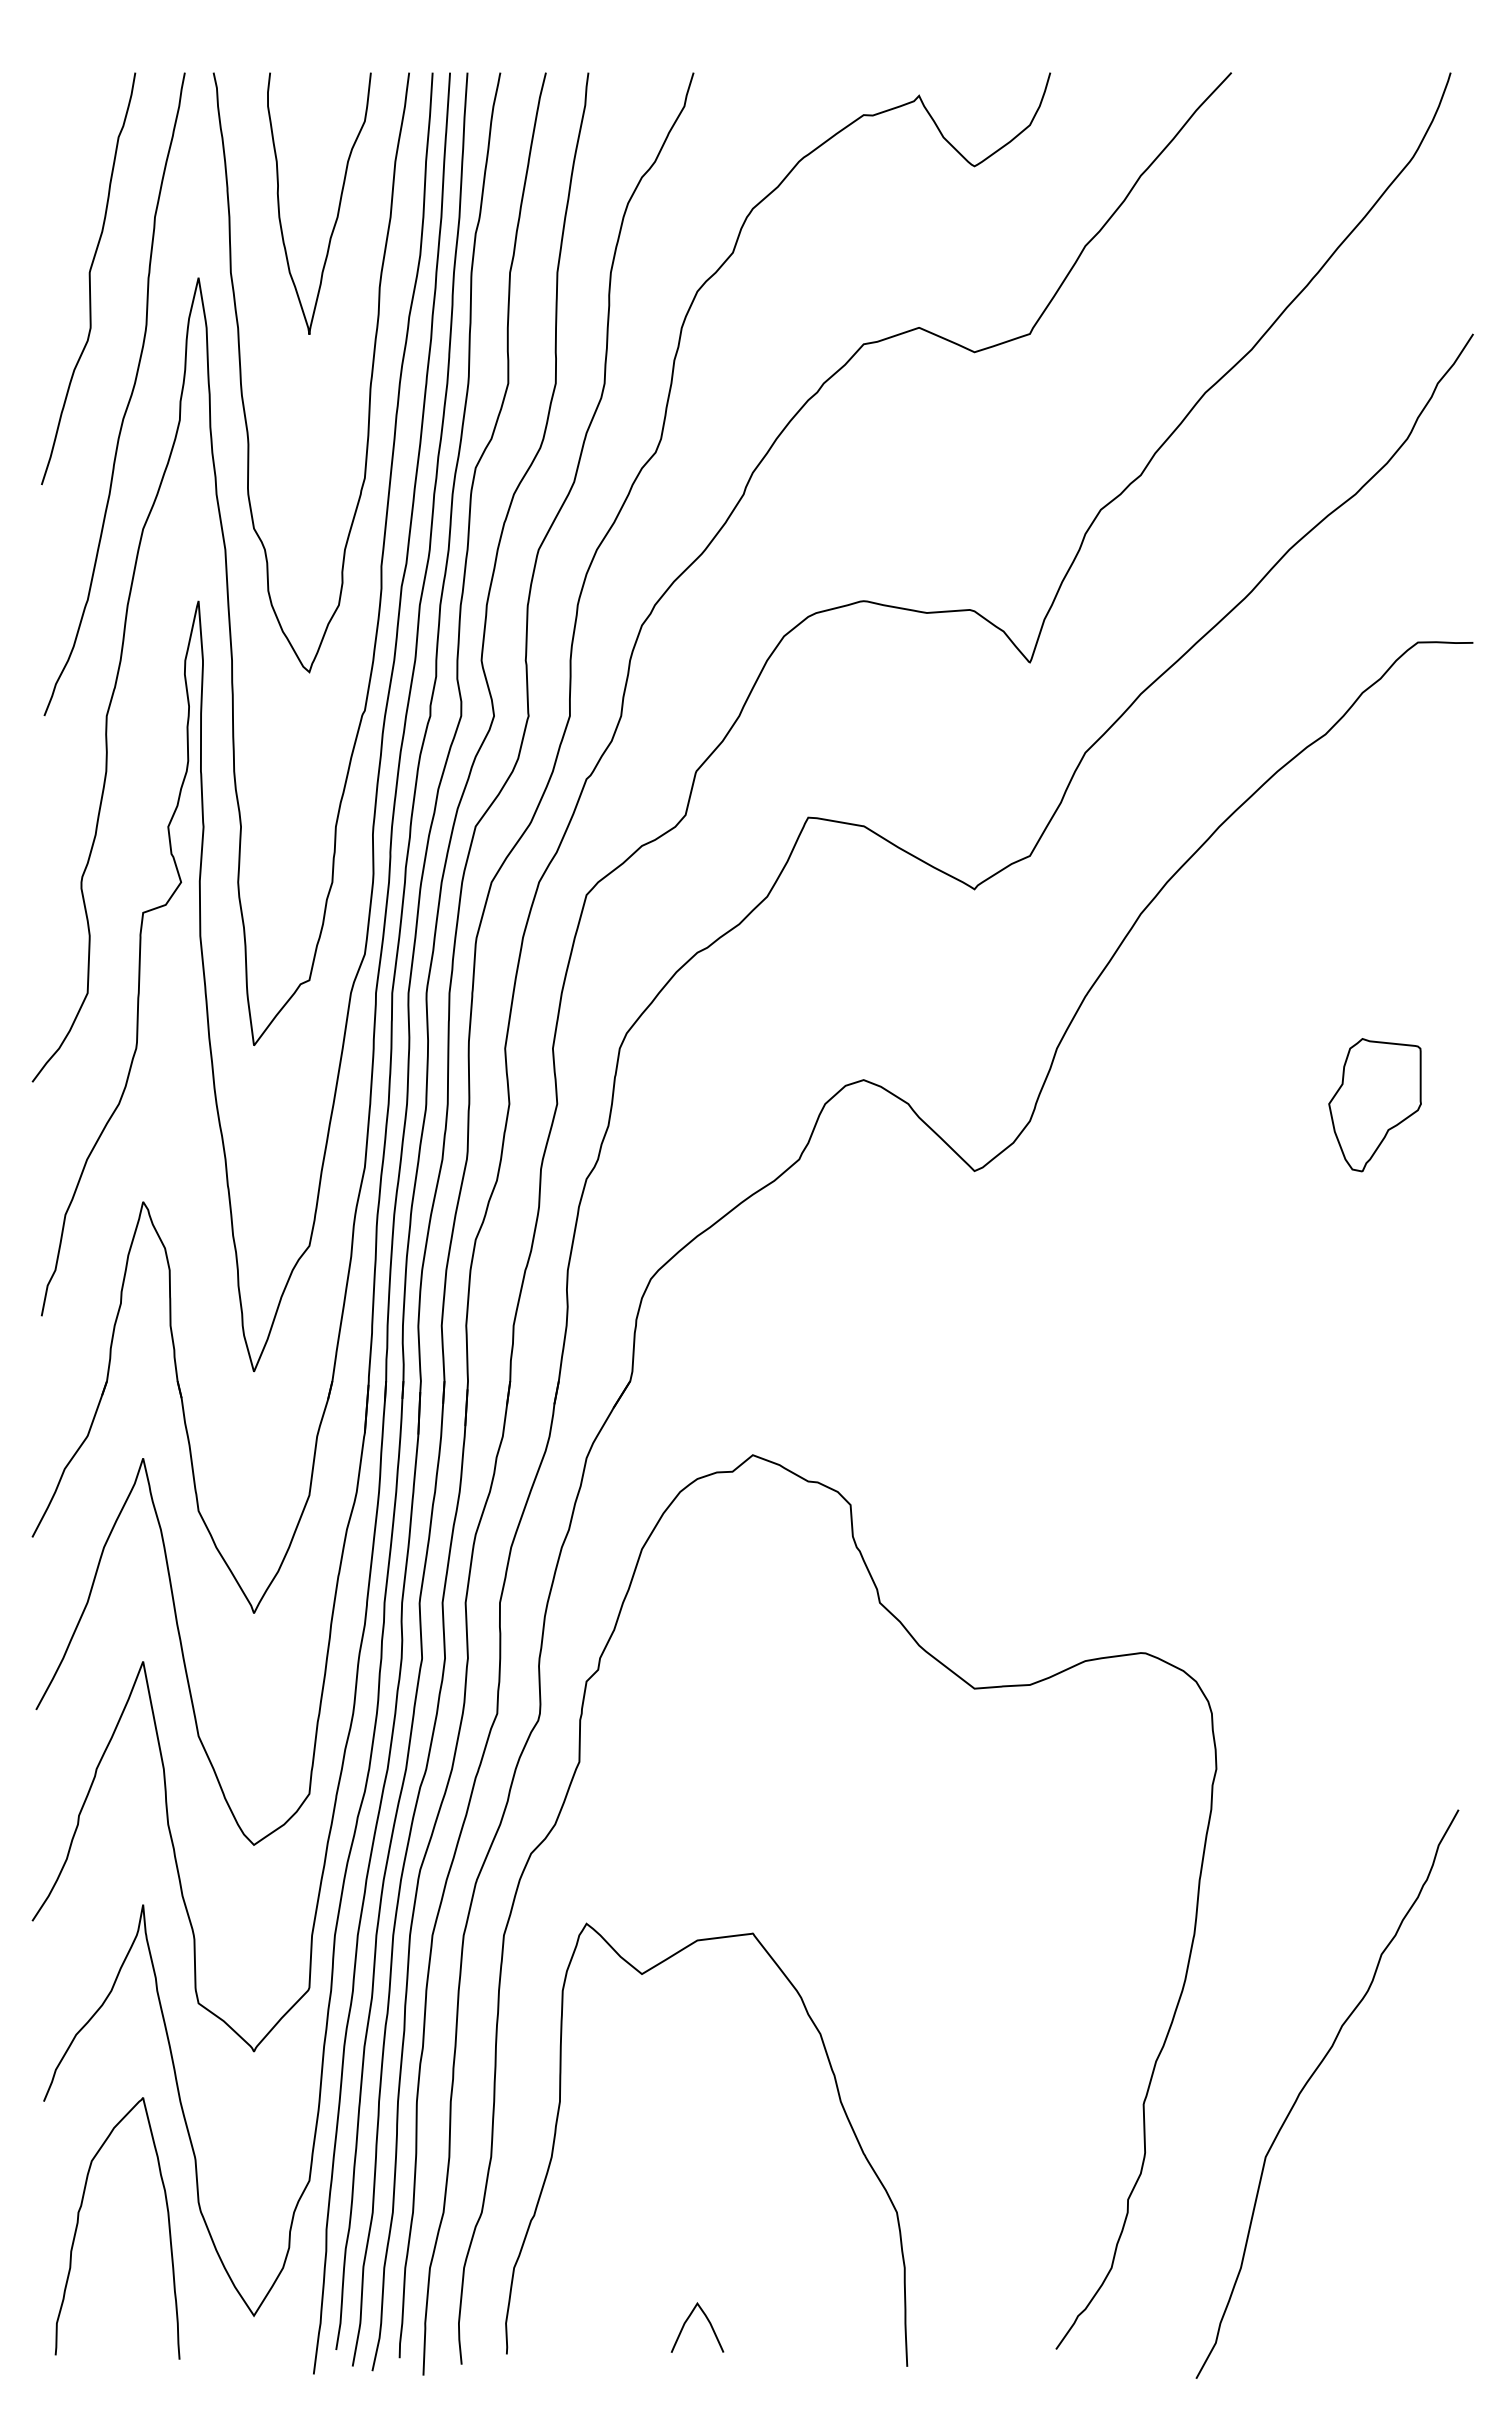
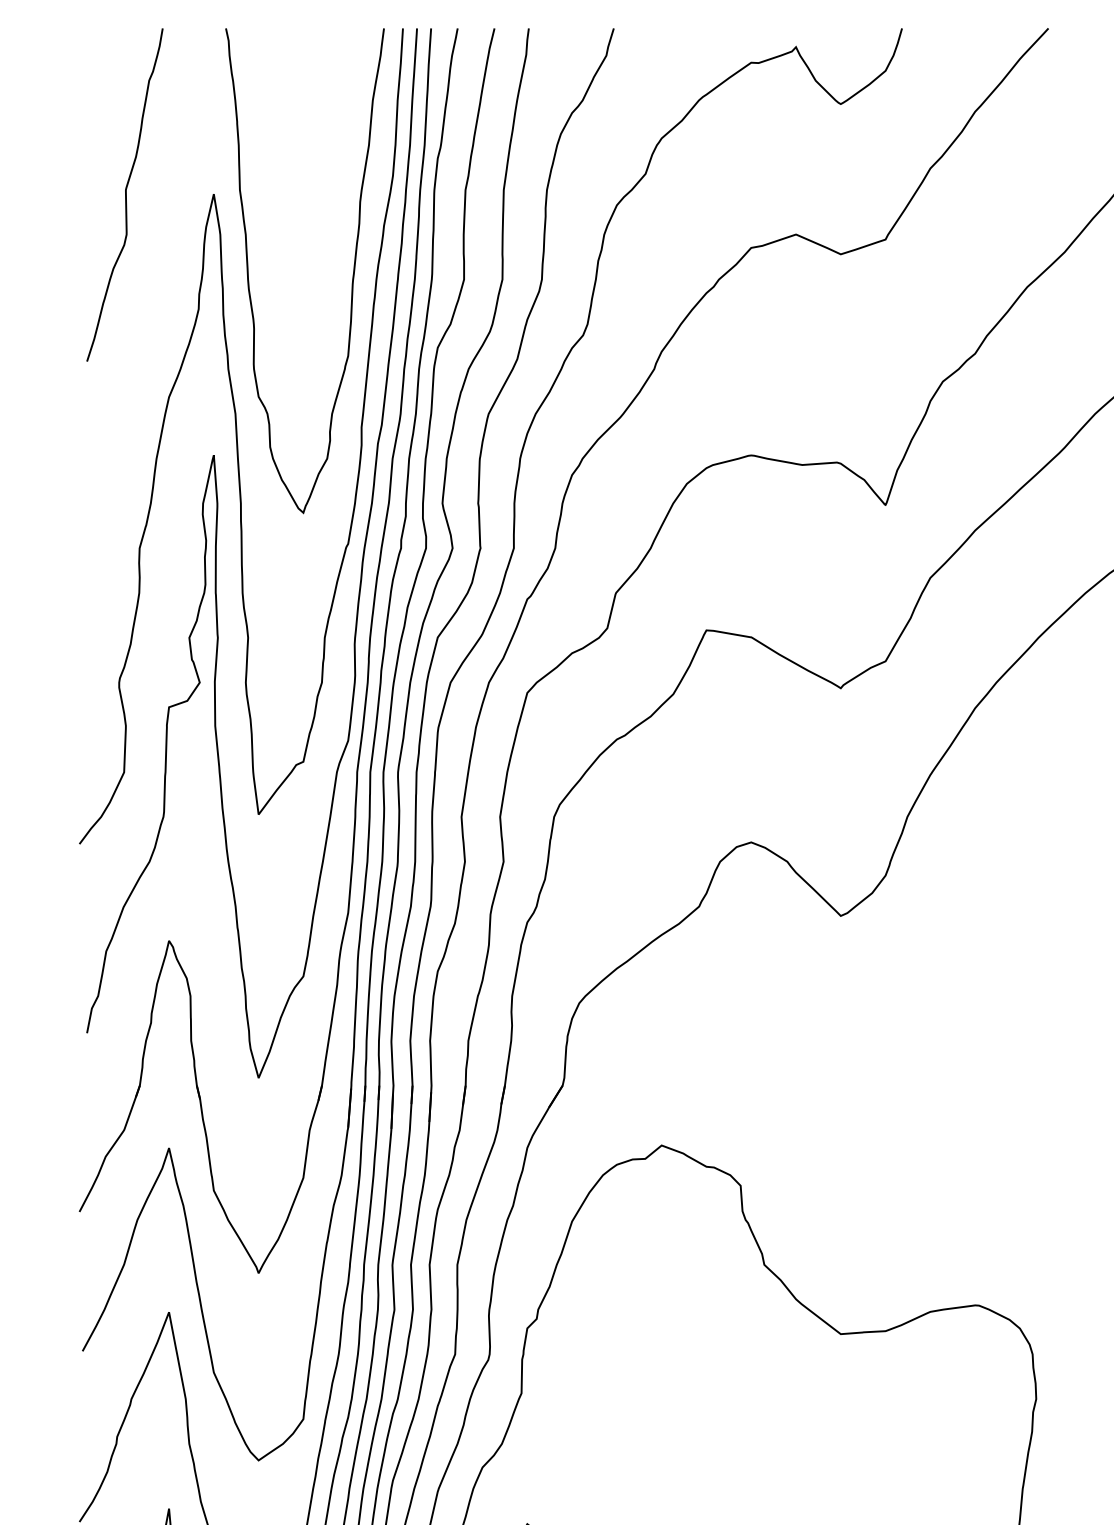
curve: (338, 205) -> (326, 135), removed
curve: (129, 397) -> (158, 290), removed

